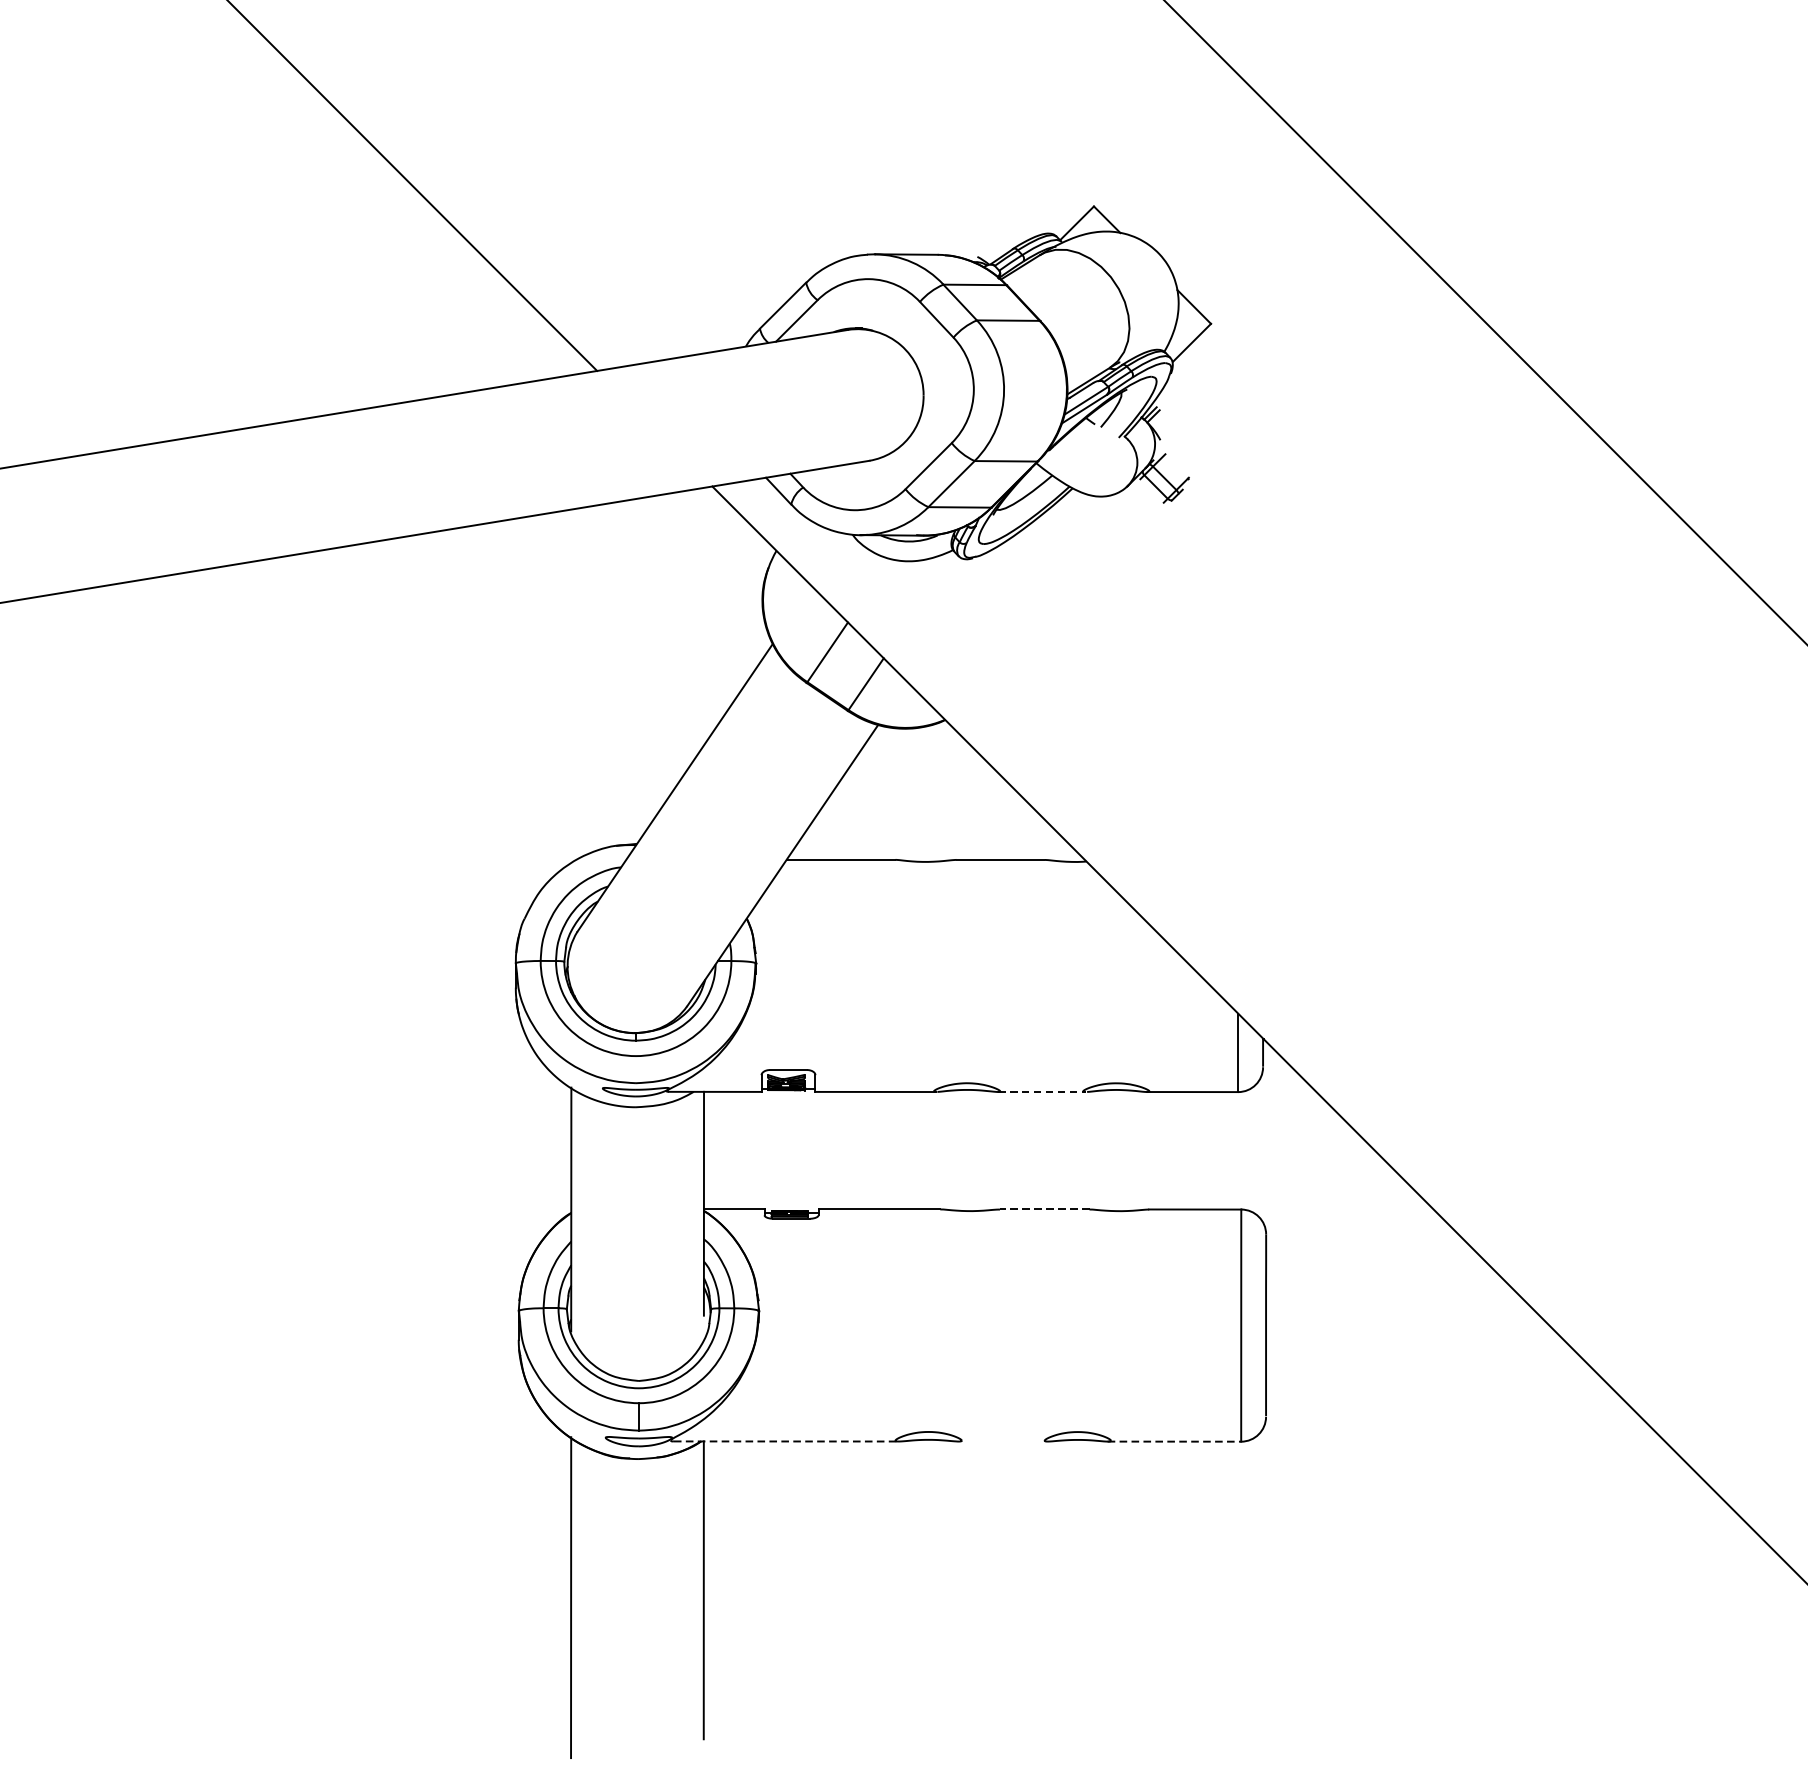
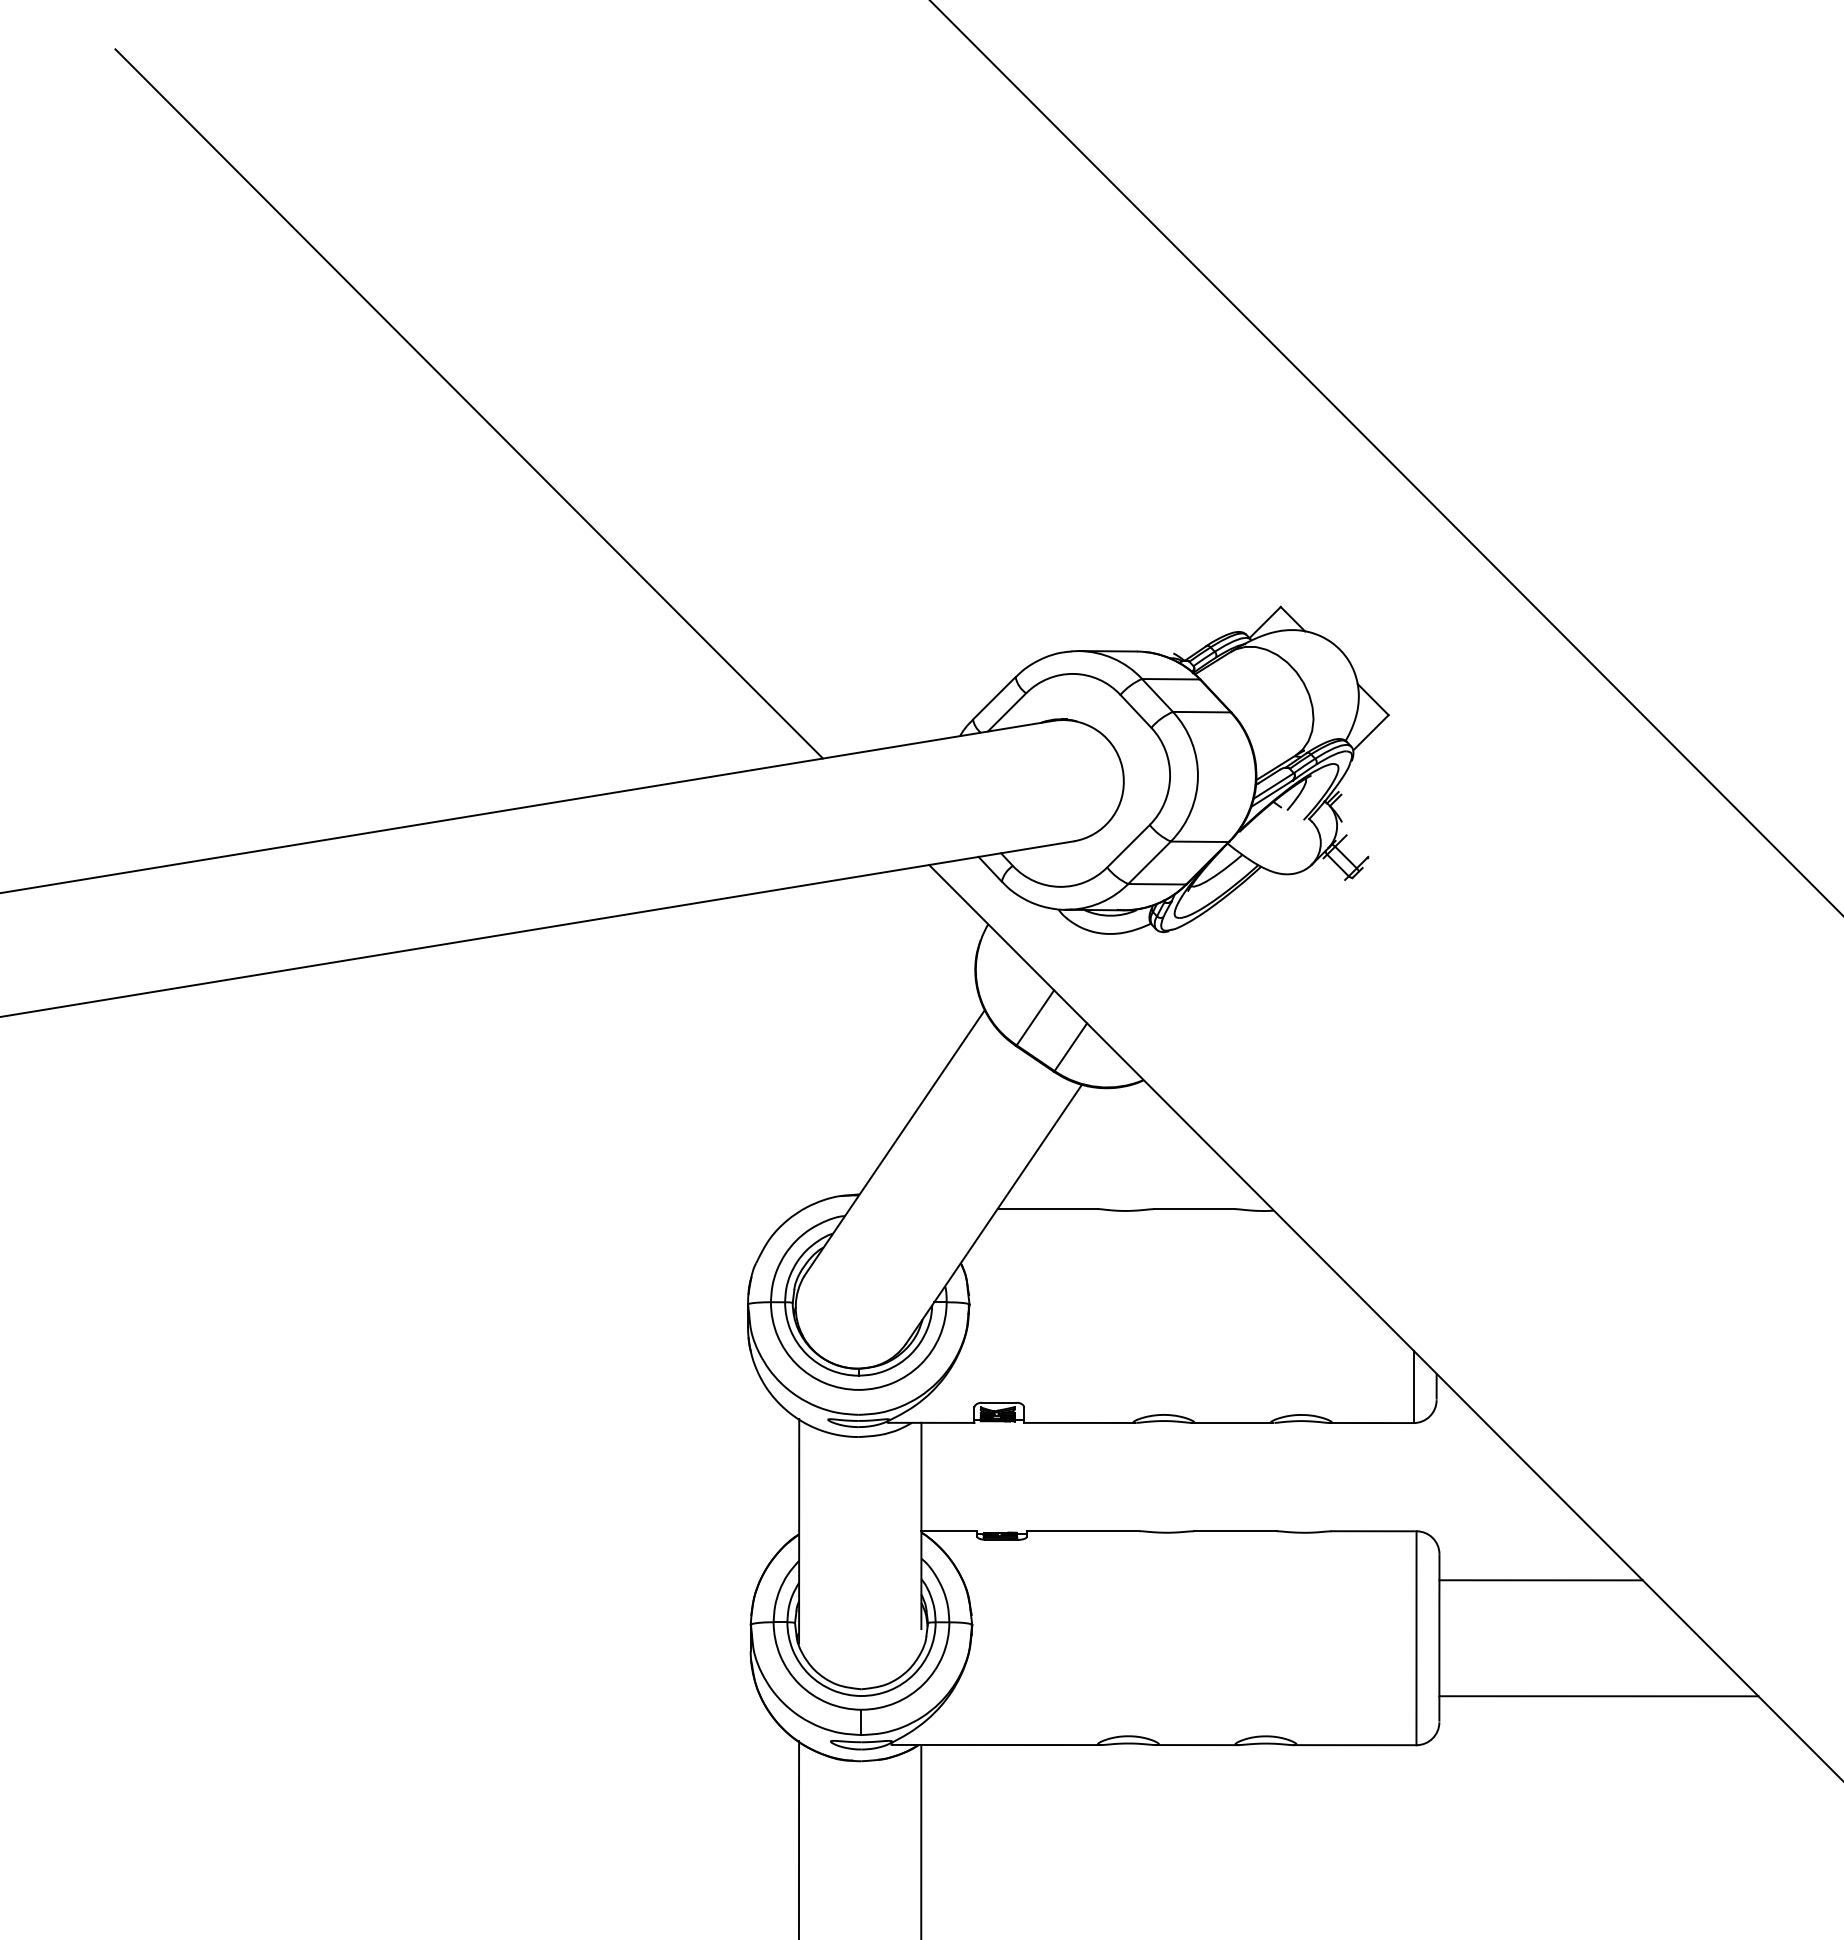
line: (1042, 1091) -> (1233, 1422), dashed -> solid
line: (1043, 1209) -> (1234, 1531), dashed -> solid
line: (1375, 1262) -> (1540, 1580), added
line: (1438, 1388) -> (1598, 1696), added
line: (786, 1442) -> (997, 1745), dashed -> solid
line: (1002, 1442) -> (1196, 1745), added
line: (1173, 1442) -> (1354, 1745), dashed -> solid

